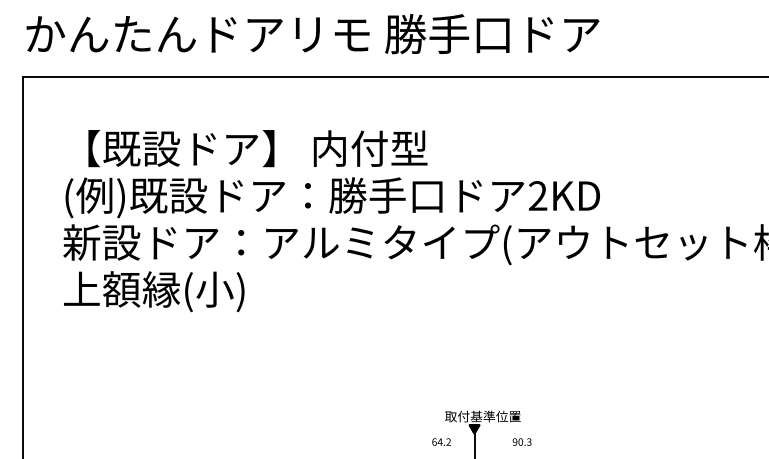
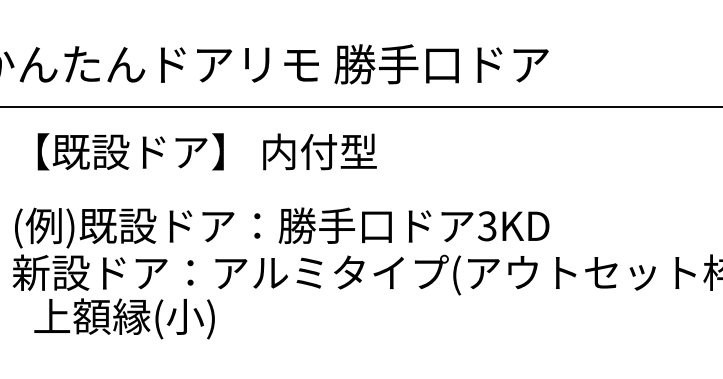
text: (257, 148) -> (206, 151), moved
text: (537, 196) -> (486, 226), 2KD -> 3KD
text: (154, 291) -> (124, 318), moved

